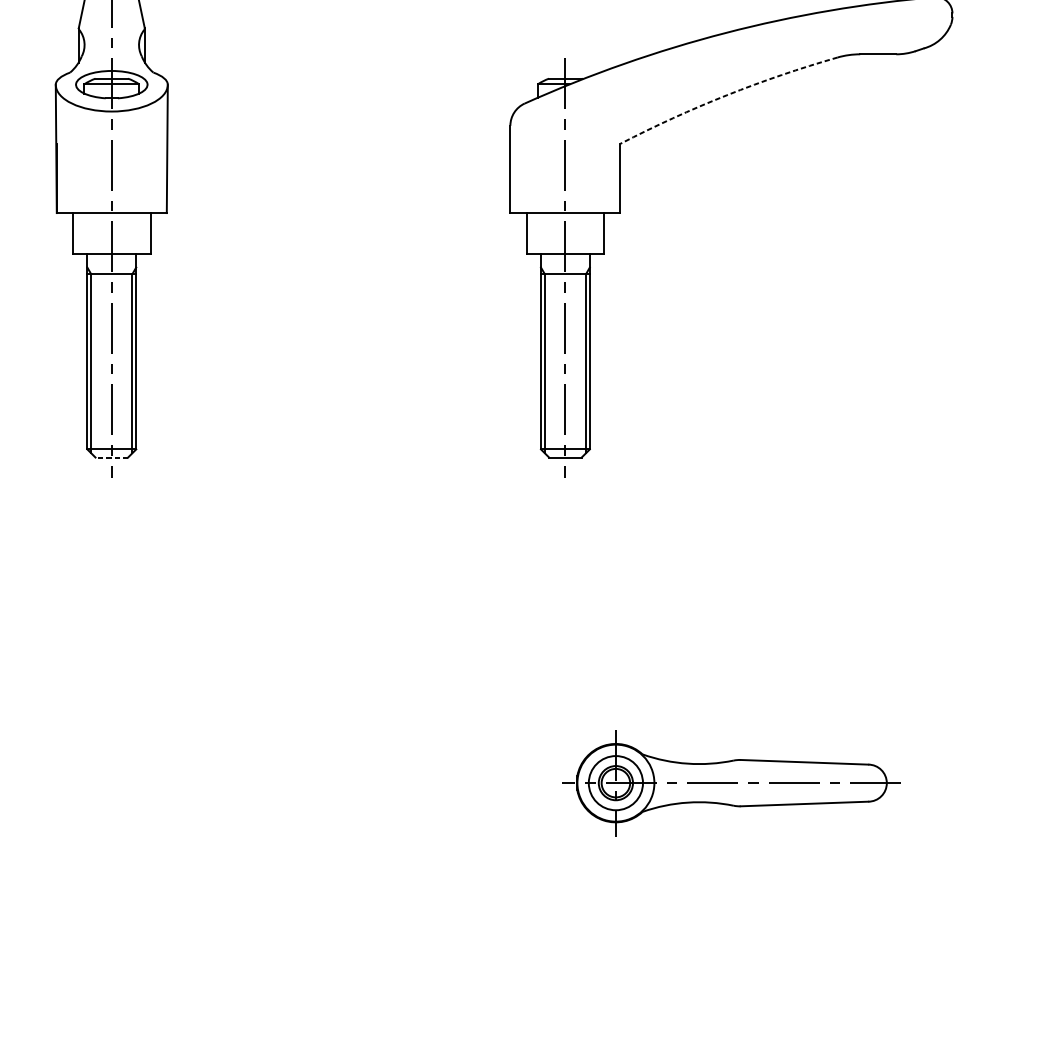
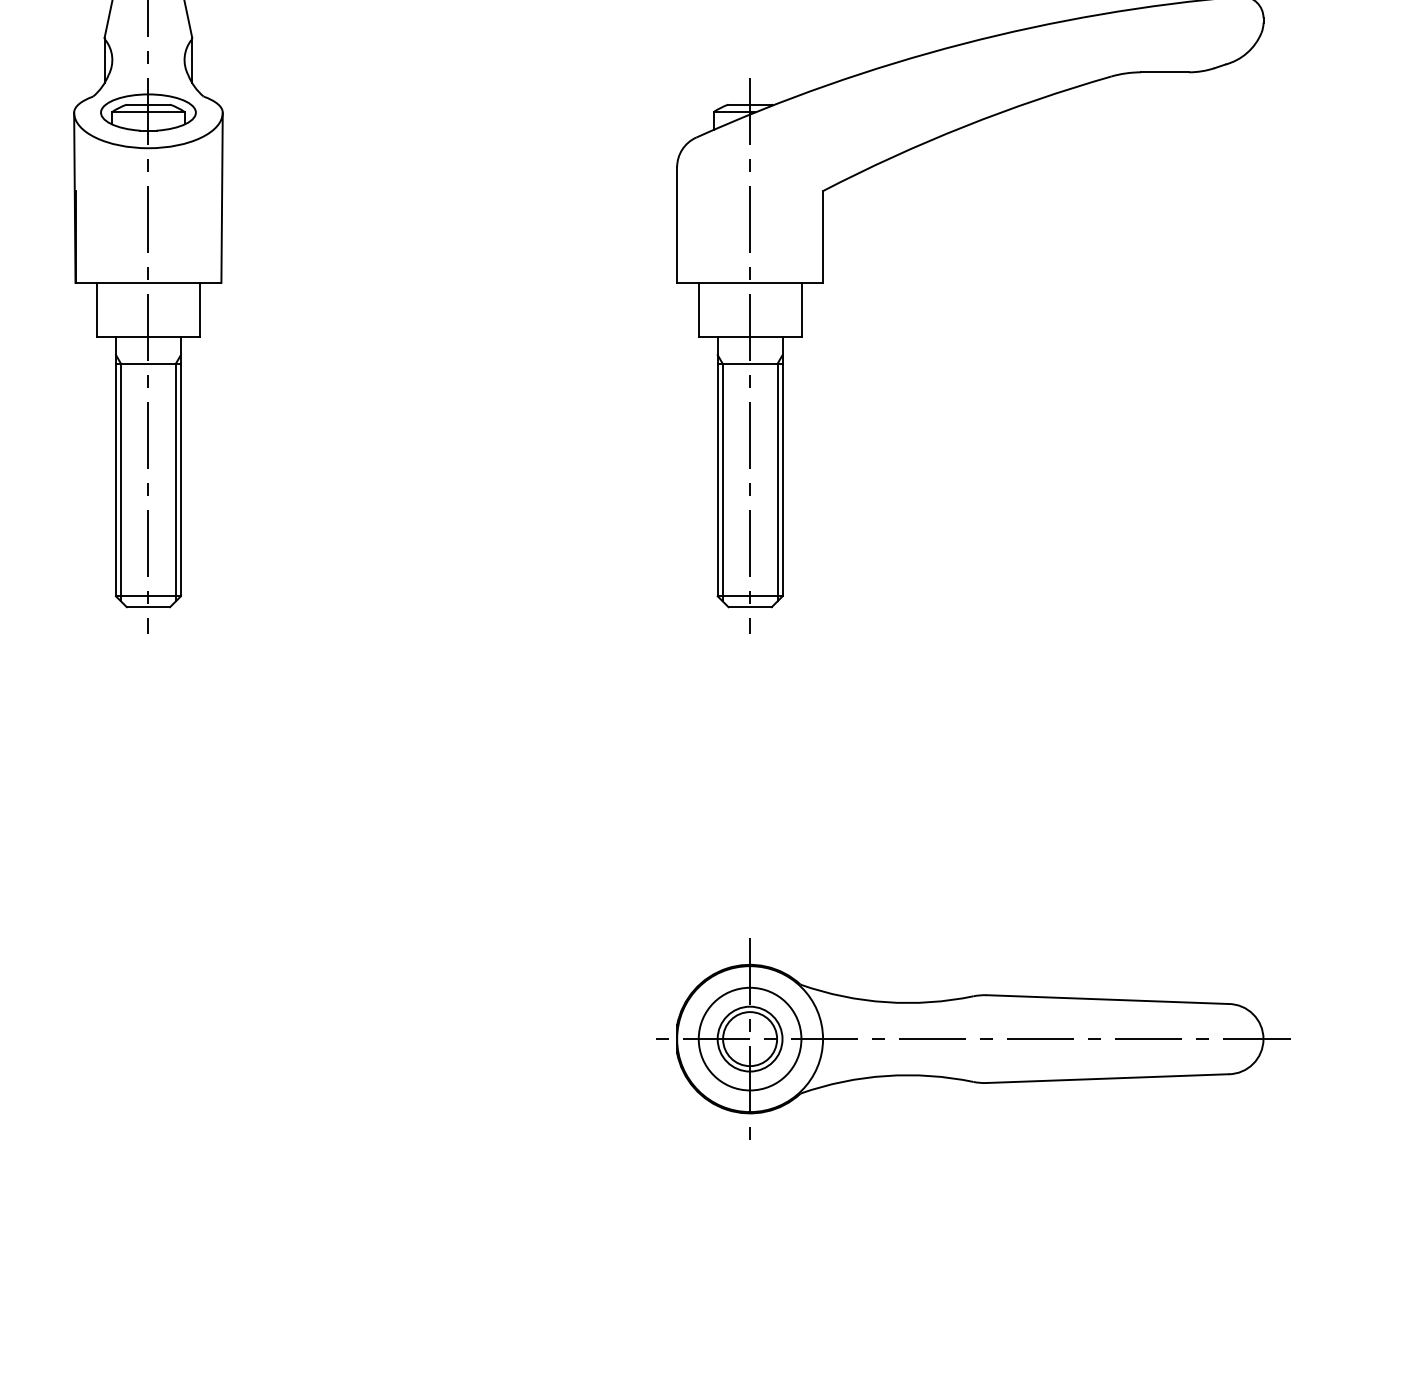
arc: (727, 95) -> (964, 126), dashed -> solid
line: (111, 457) -> (148, 607), dashed -> solid
part: (733, 782) -> (973, 1038), size x1.43

